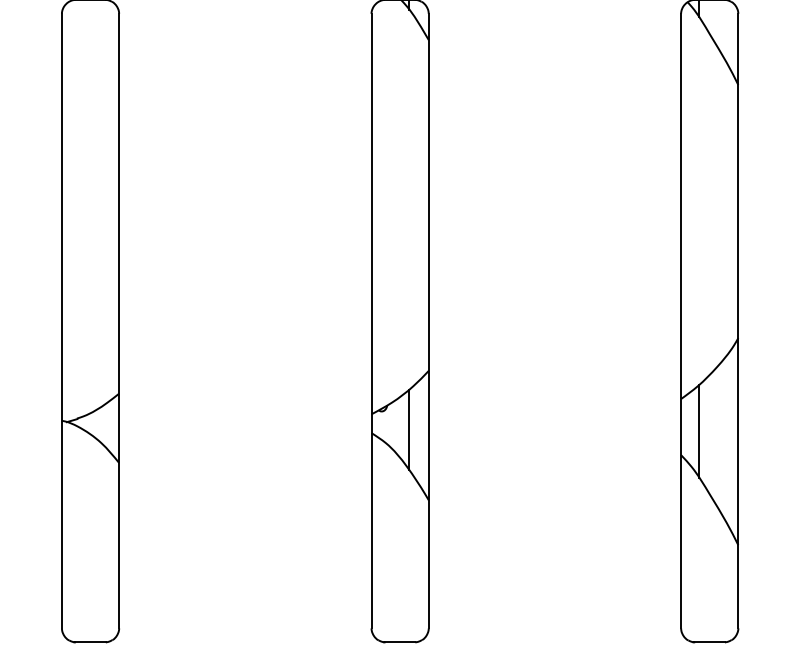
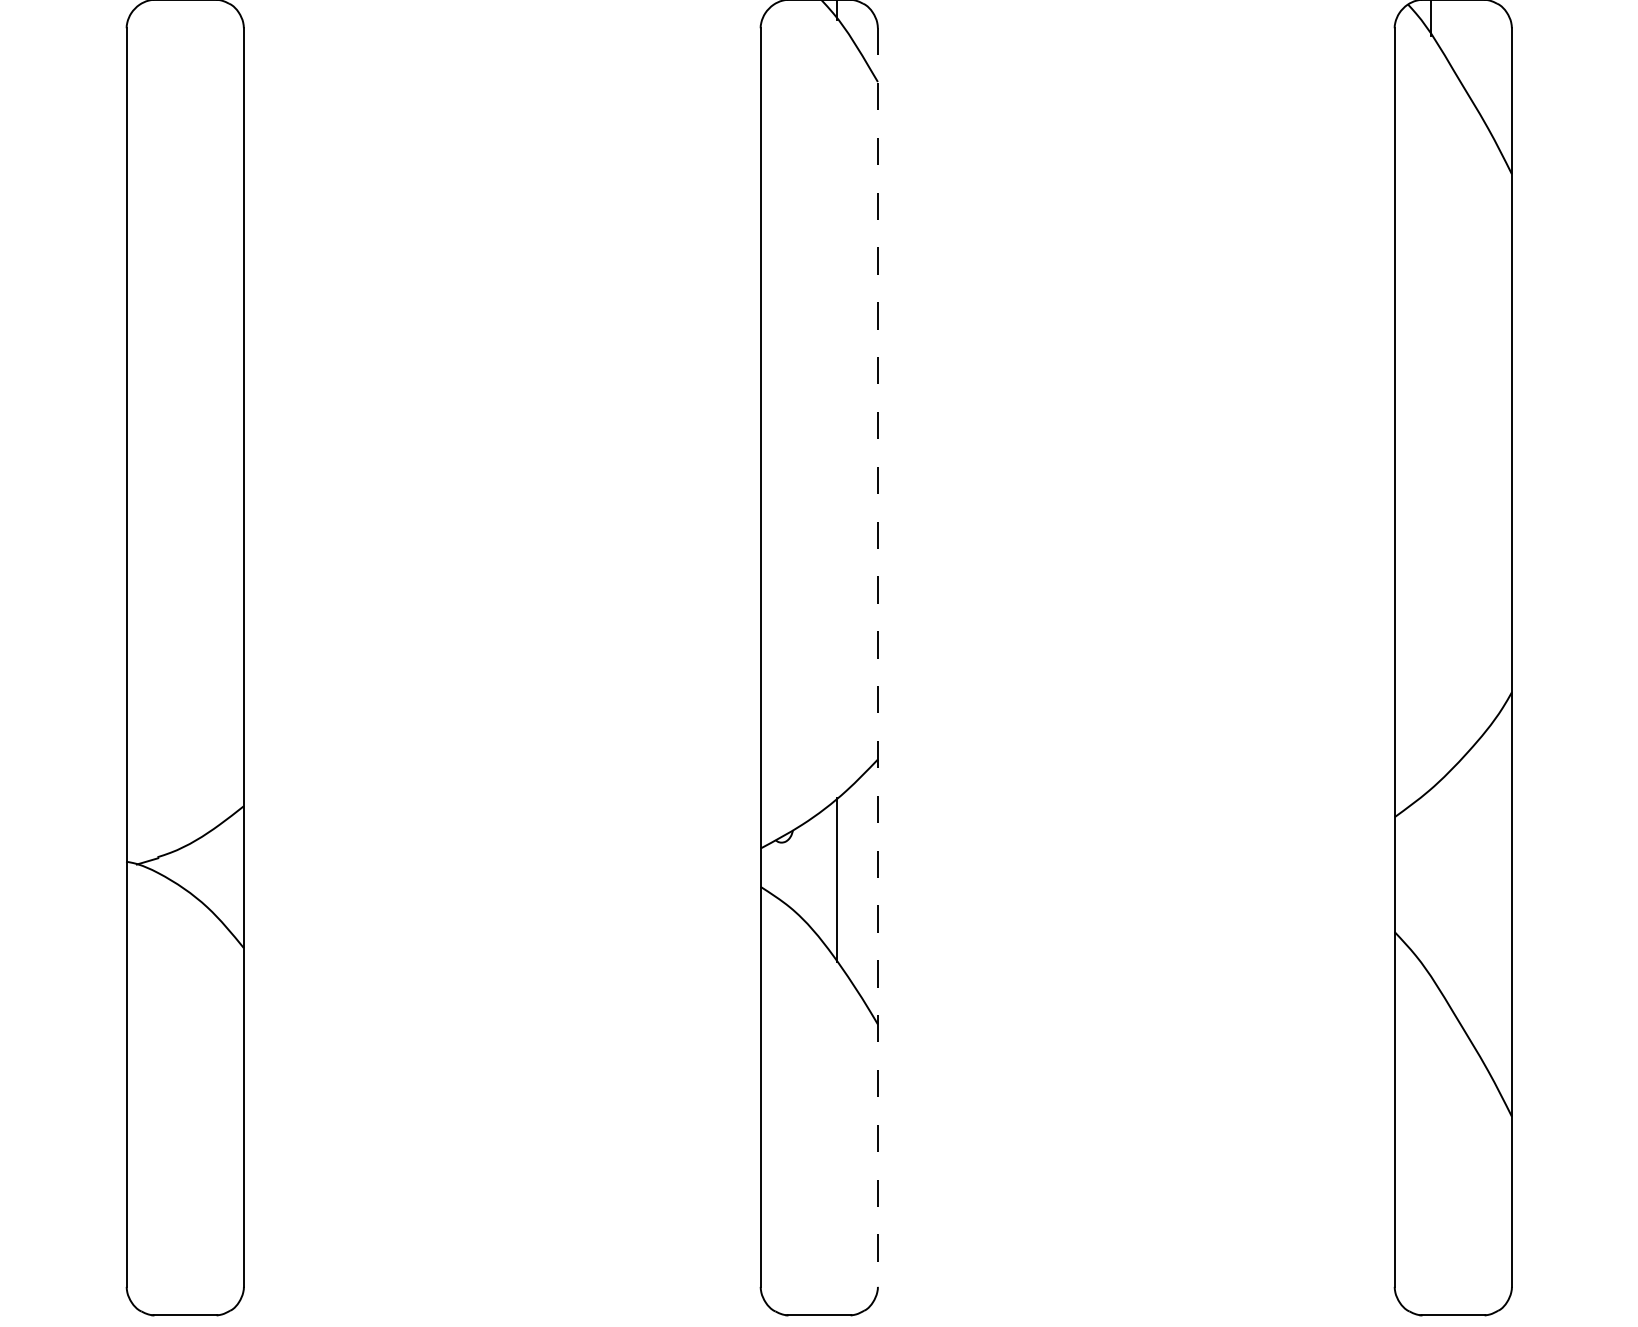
line: (428, 321) -> (877, 658), solid -> dashed
line: (698, 431) -> (1430, 883), removed

